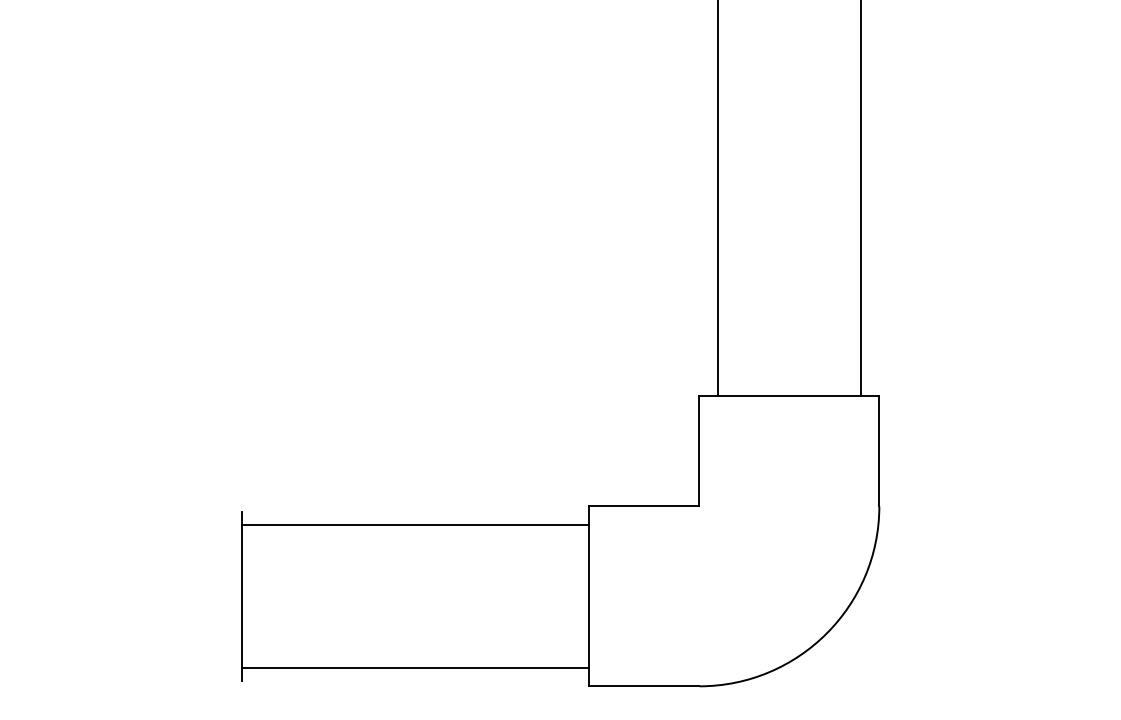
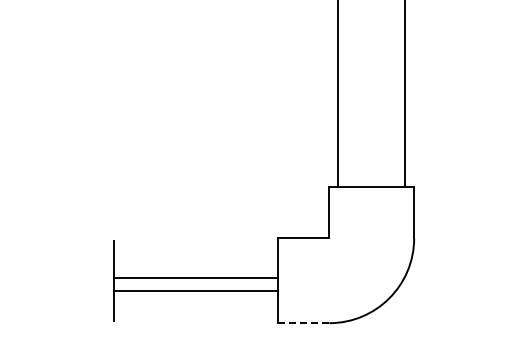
line: (415, 525) -> (195, 278), moved
line: (415, 667) -> (195, 291), moved
line: (644, 686) -> (303, 323), solid -> dashed

